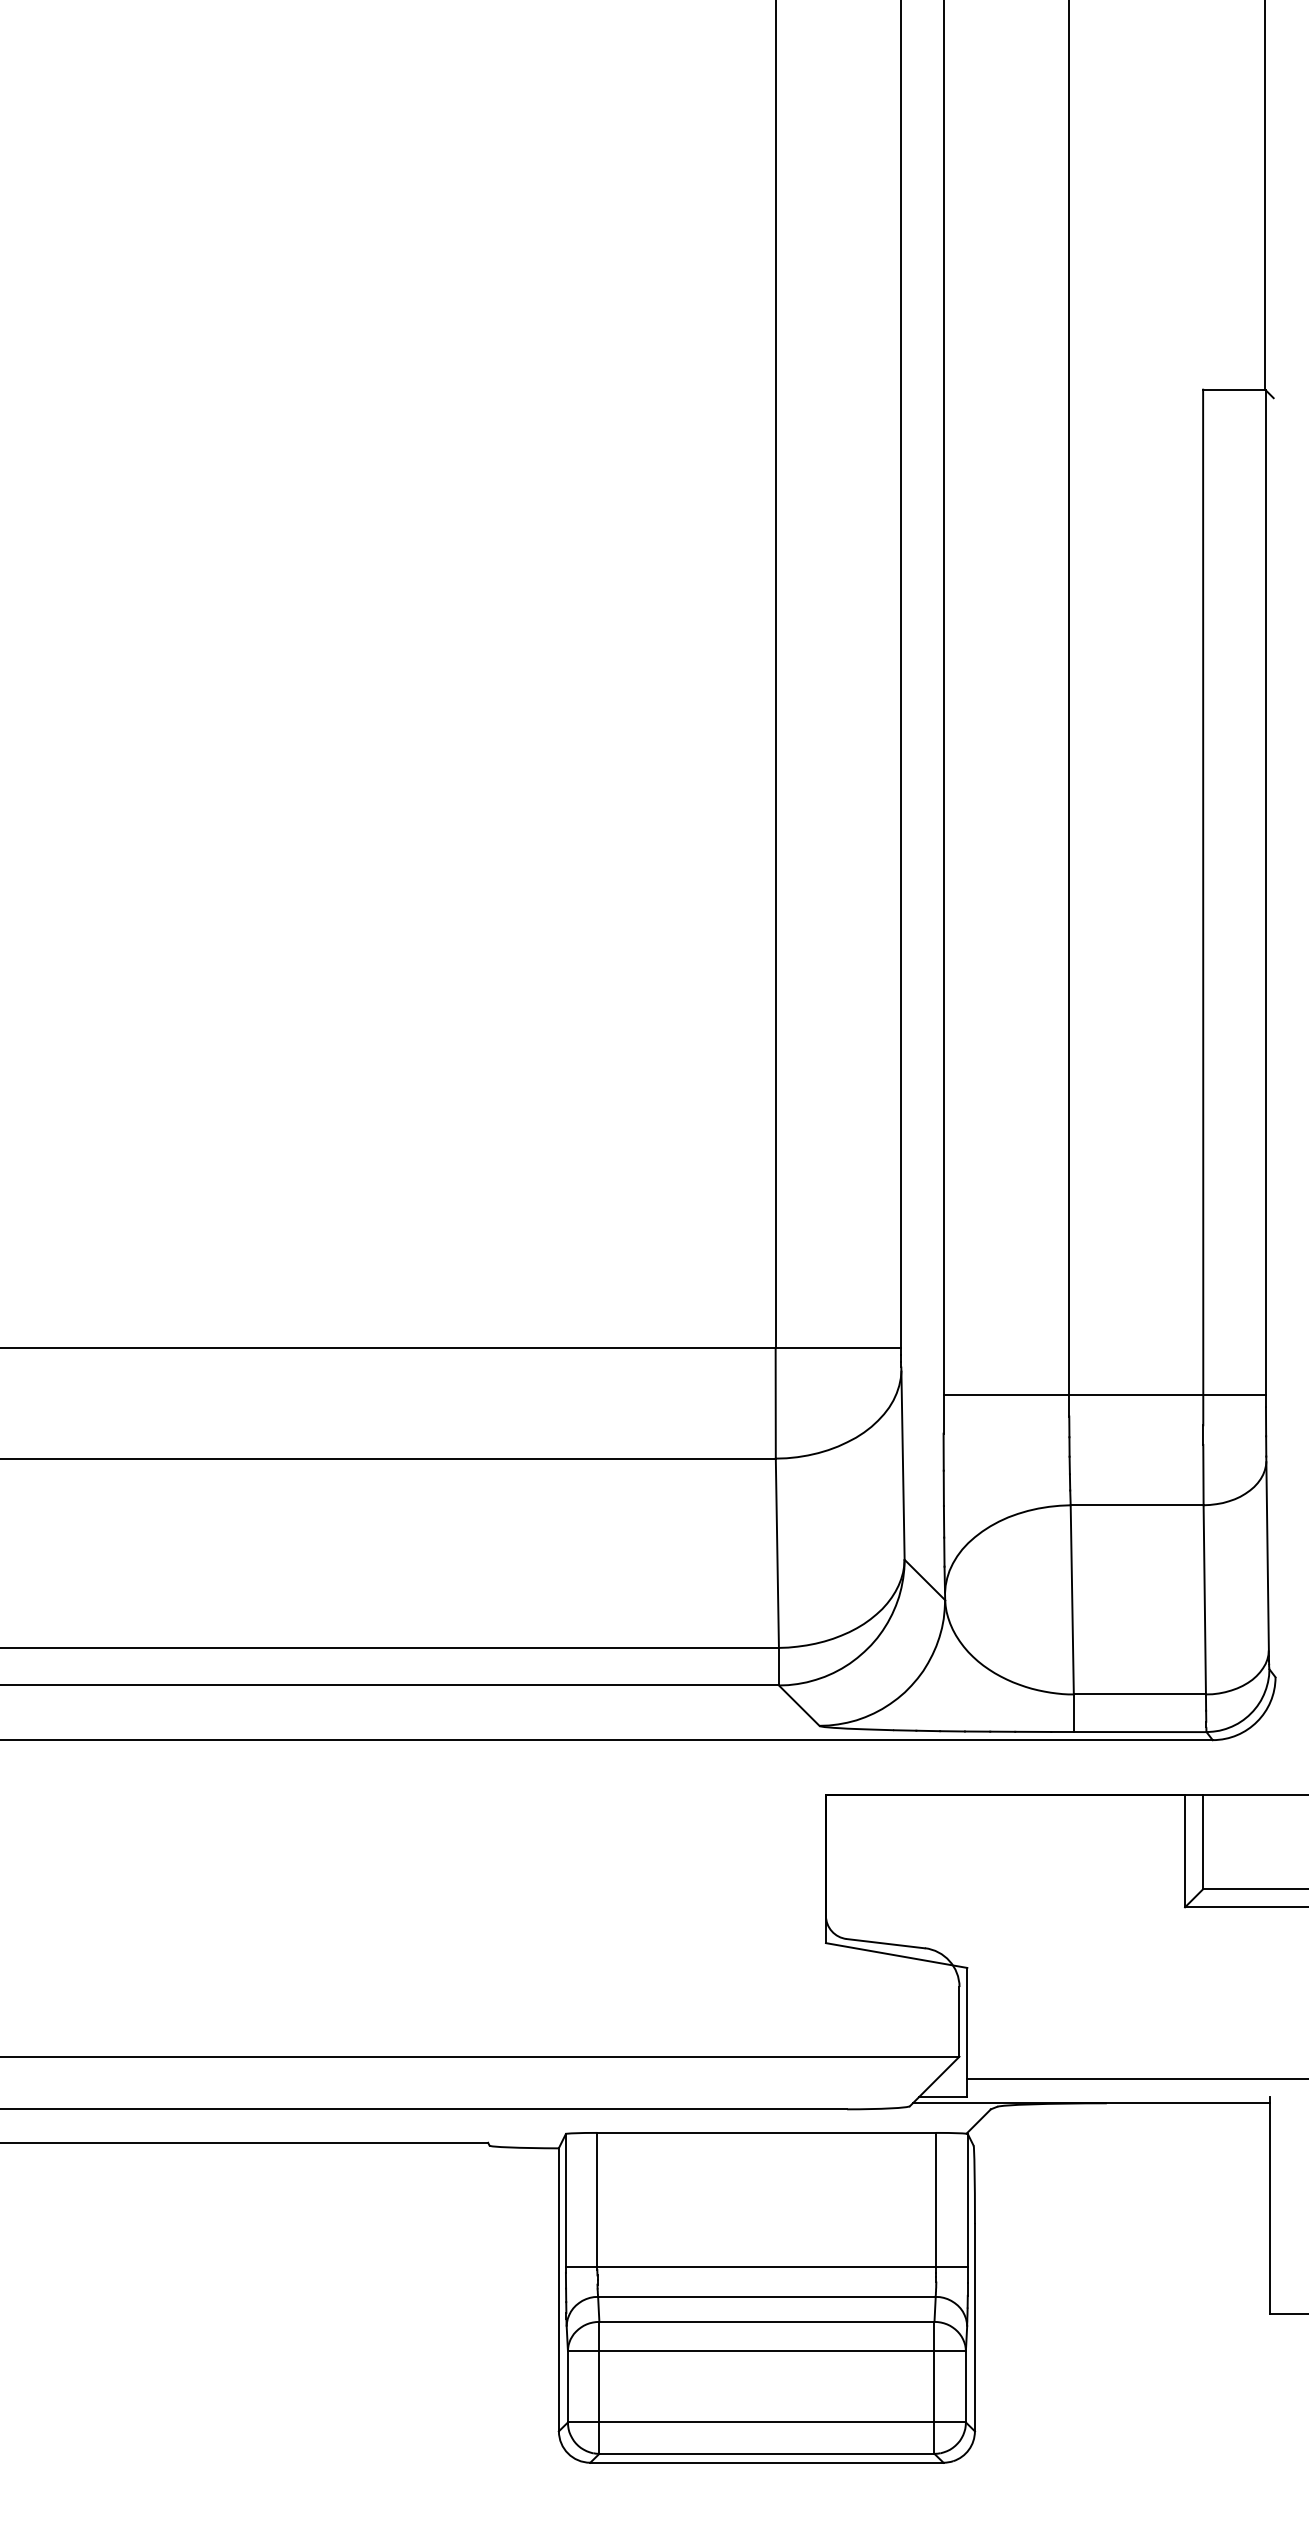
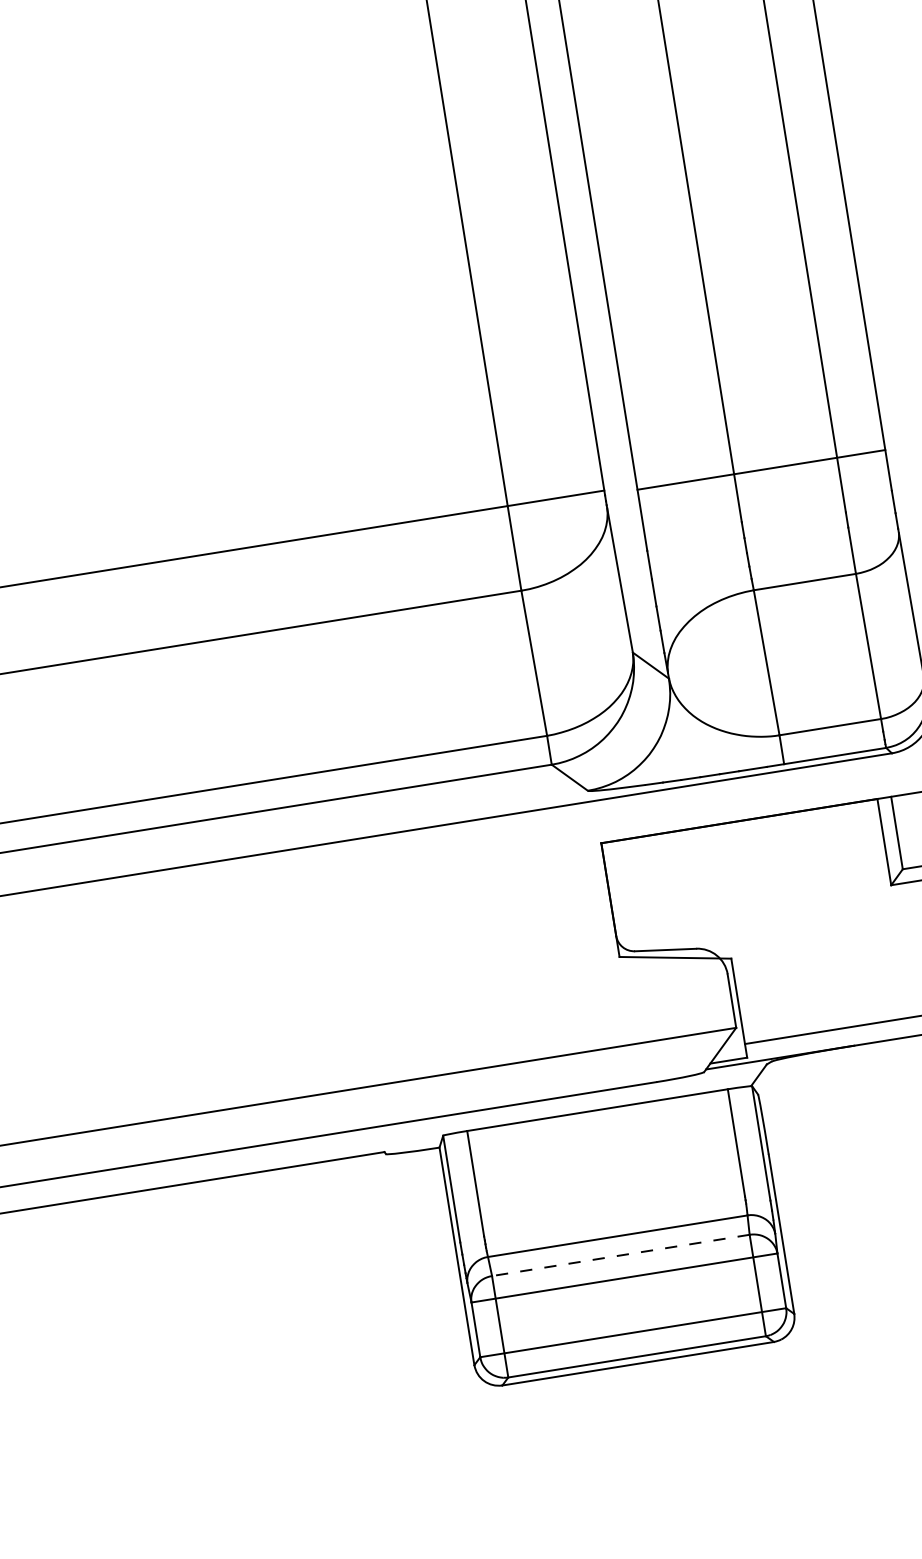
line: (1104, 1395) -> (761, 470), moved
line: (766, 2267) -> (613, 1213), removed
line: (766, 2321) -> (620, 1255), solid -> dashed

